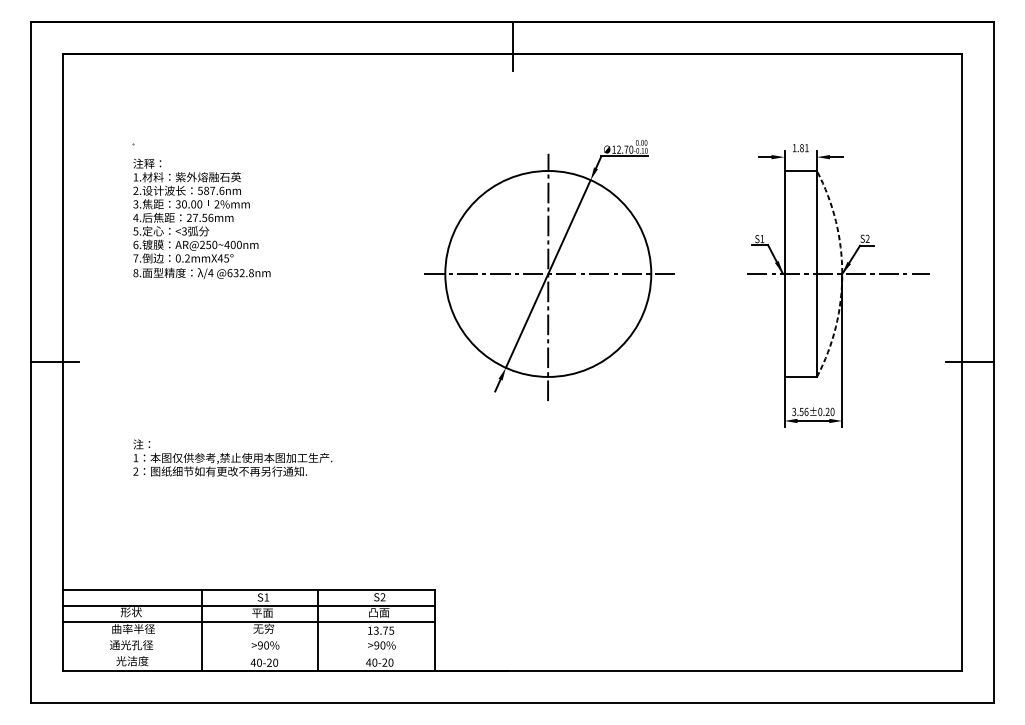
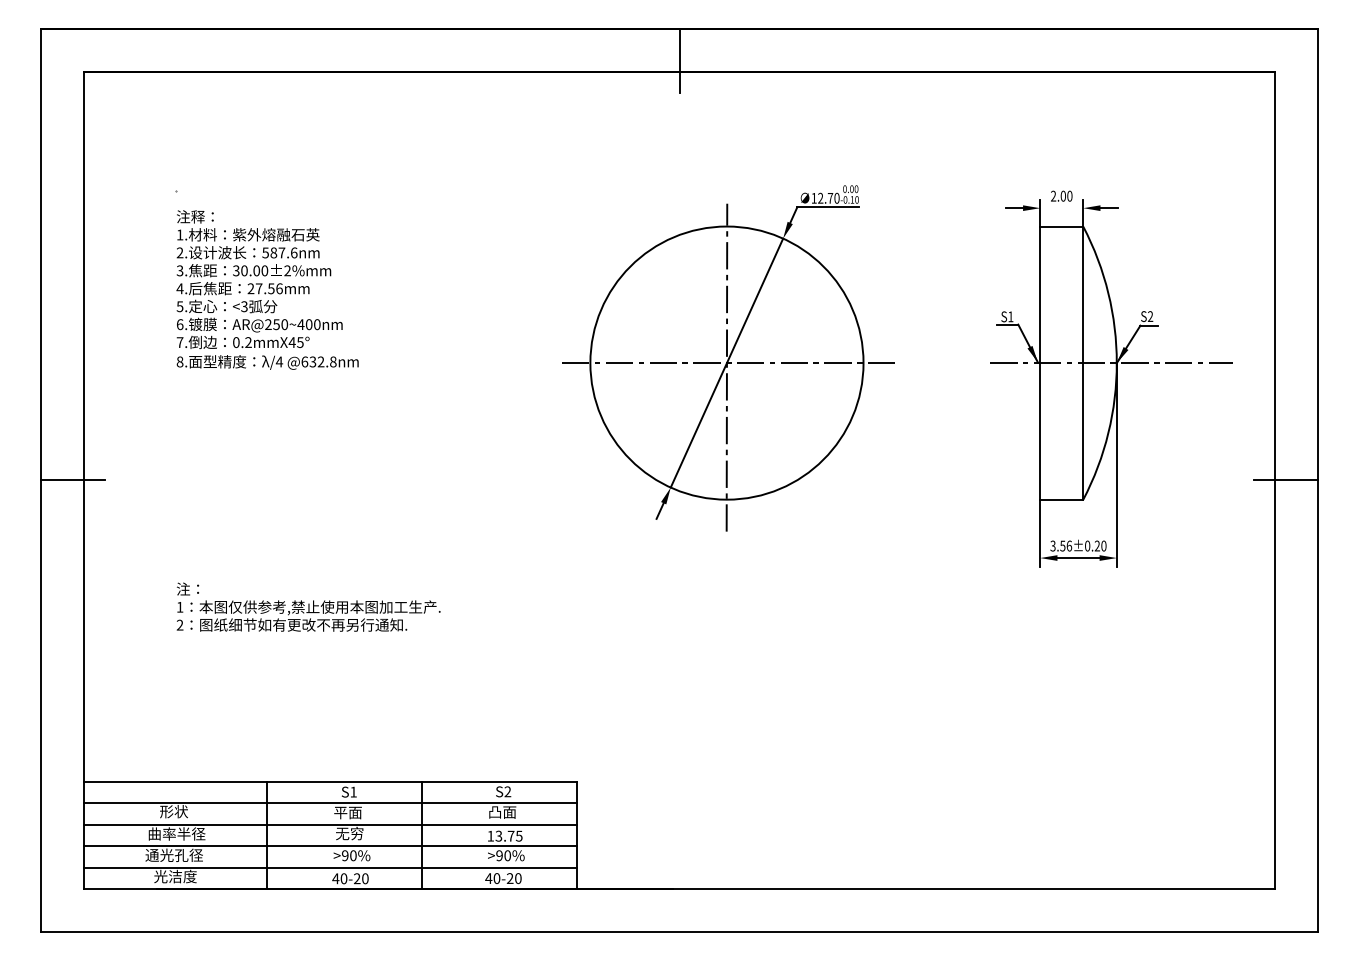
text: (800, 147) -> (1061, 195), 1.81 -> 2.00
arc: (842, 274) -> (1116, 363), dashed -> solid
line: (248, 638) -> (329, 846), added
line: (248, 654) -> (329, 867), added

